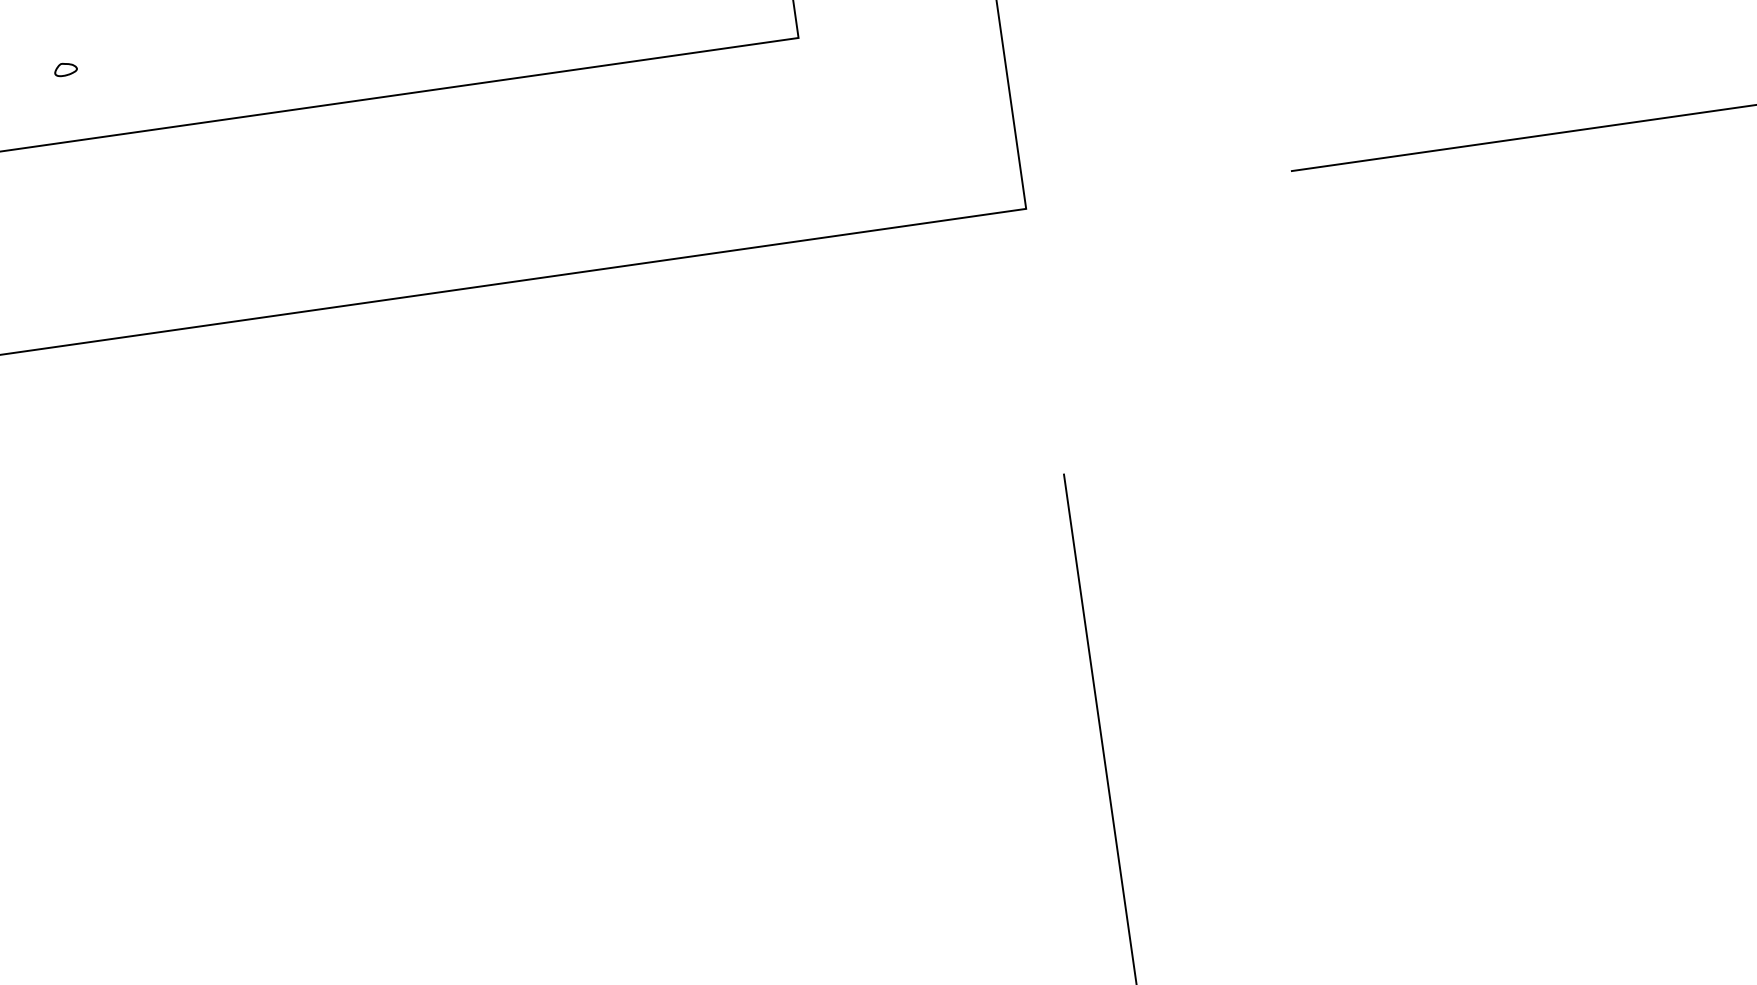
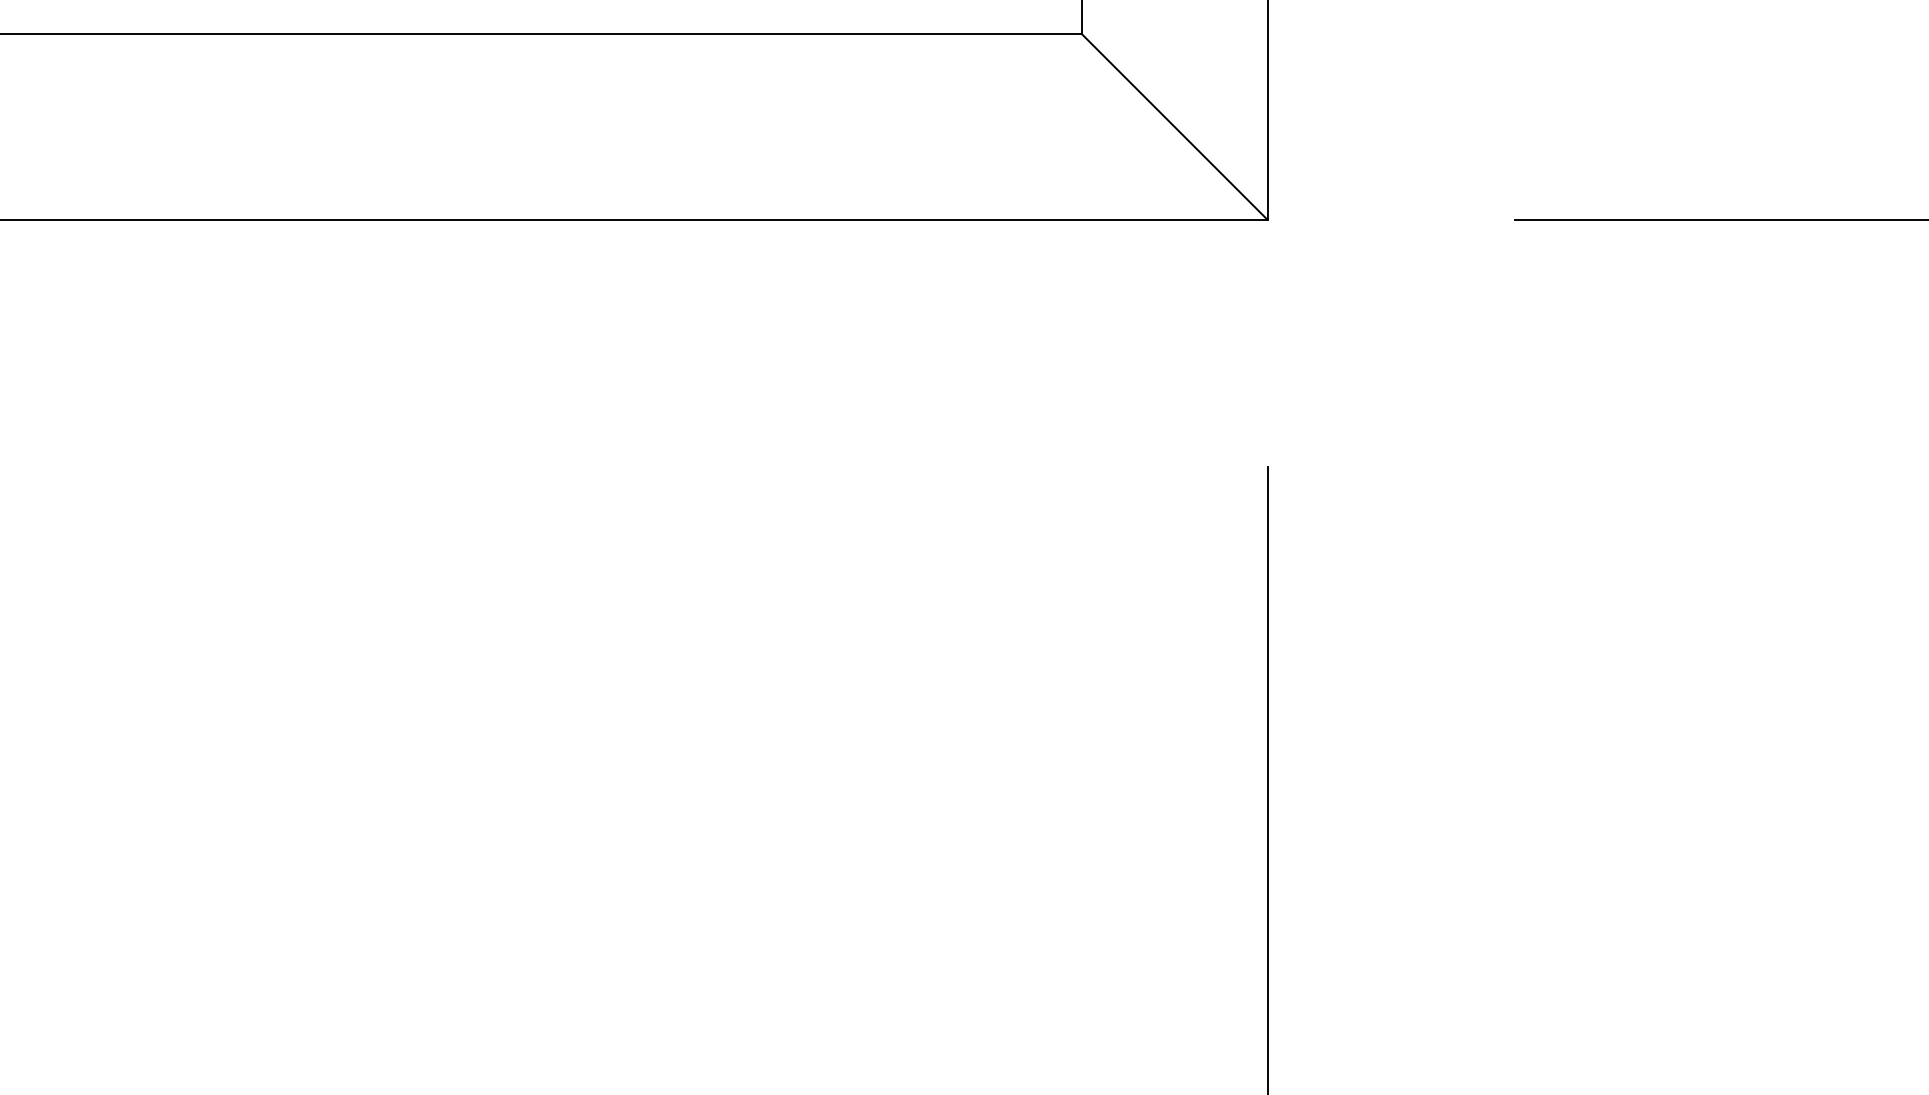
line: (911, 122) -> (1174, 126), added

